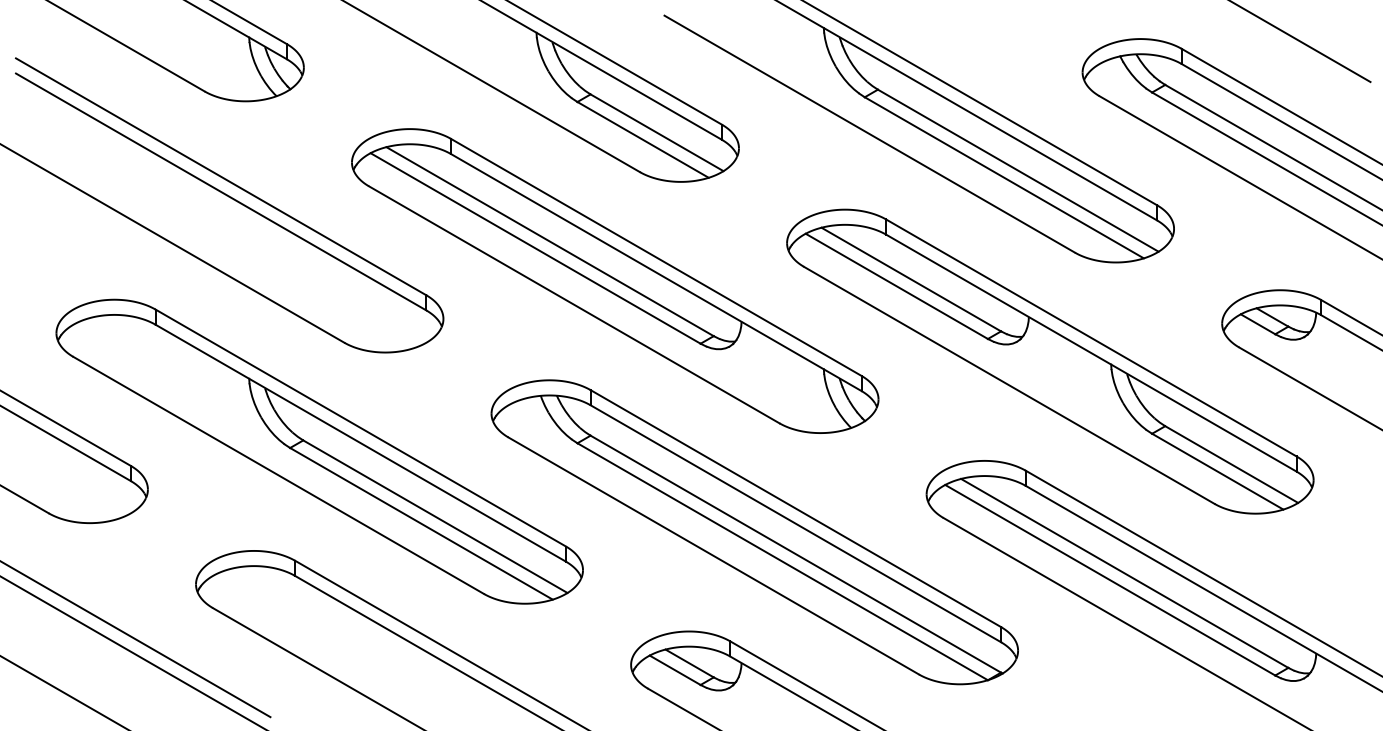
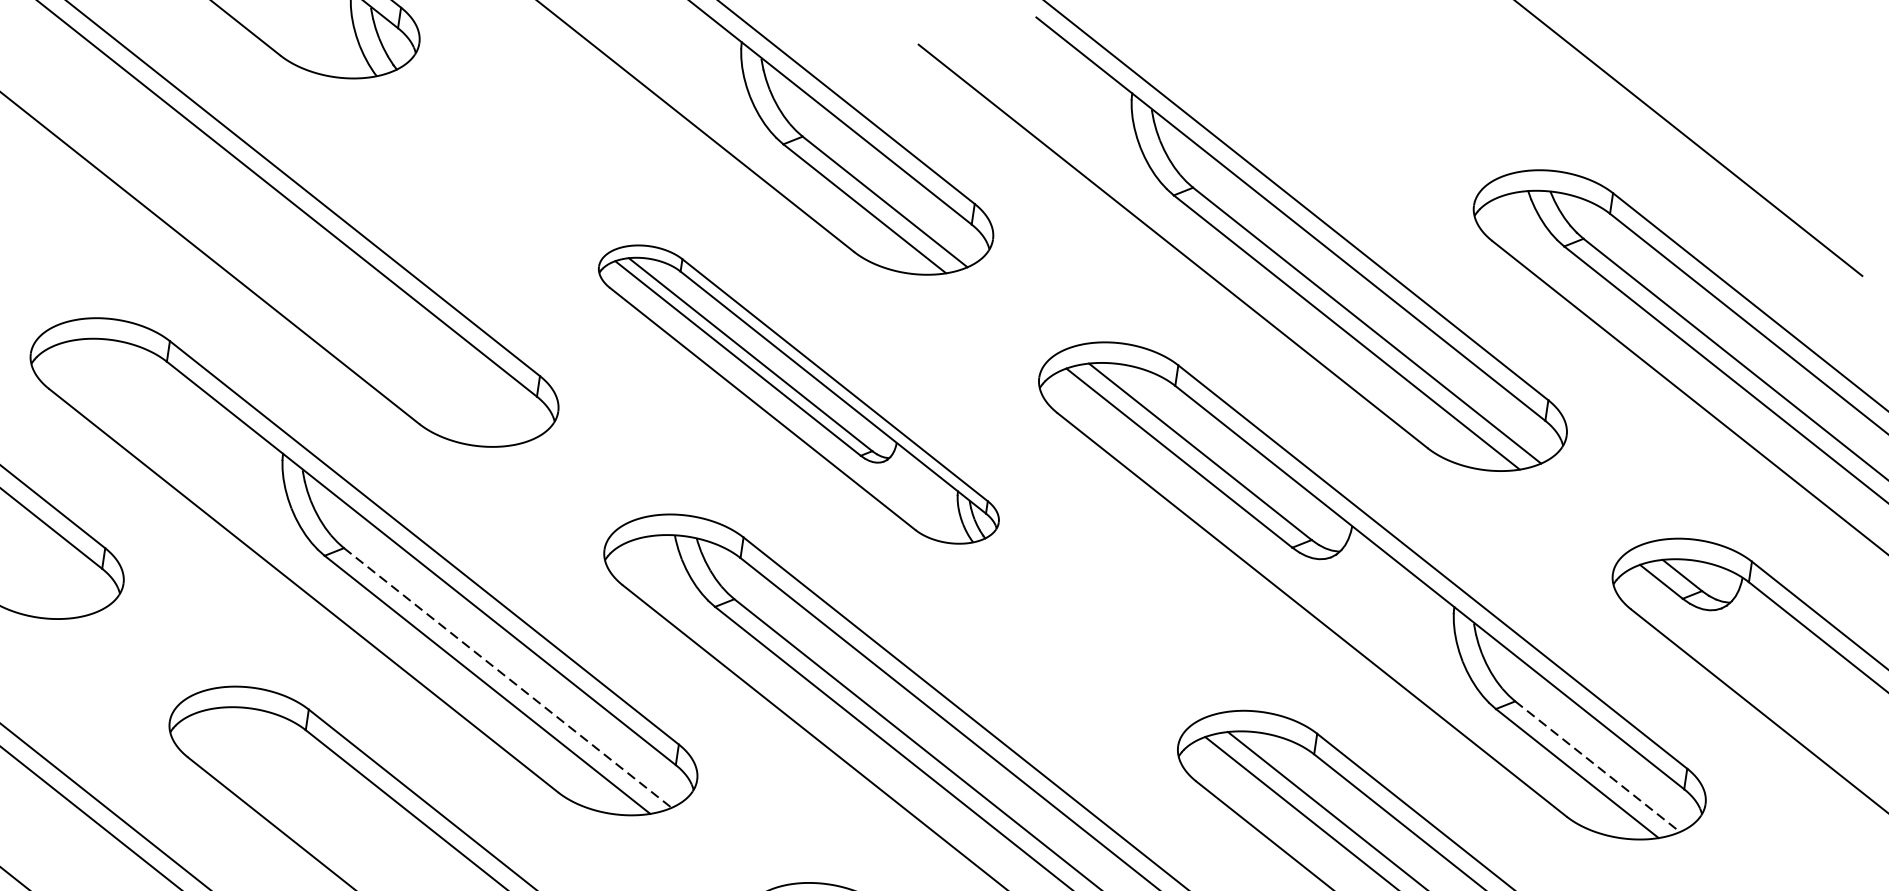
part: (615, 280) -> (799, 393), size x0.6
line: (1231, 464) -> (1597, 766), solid -> dashed
line: (435, 516) -> (507, 677), solid -> dashed

